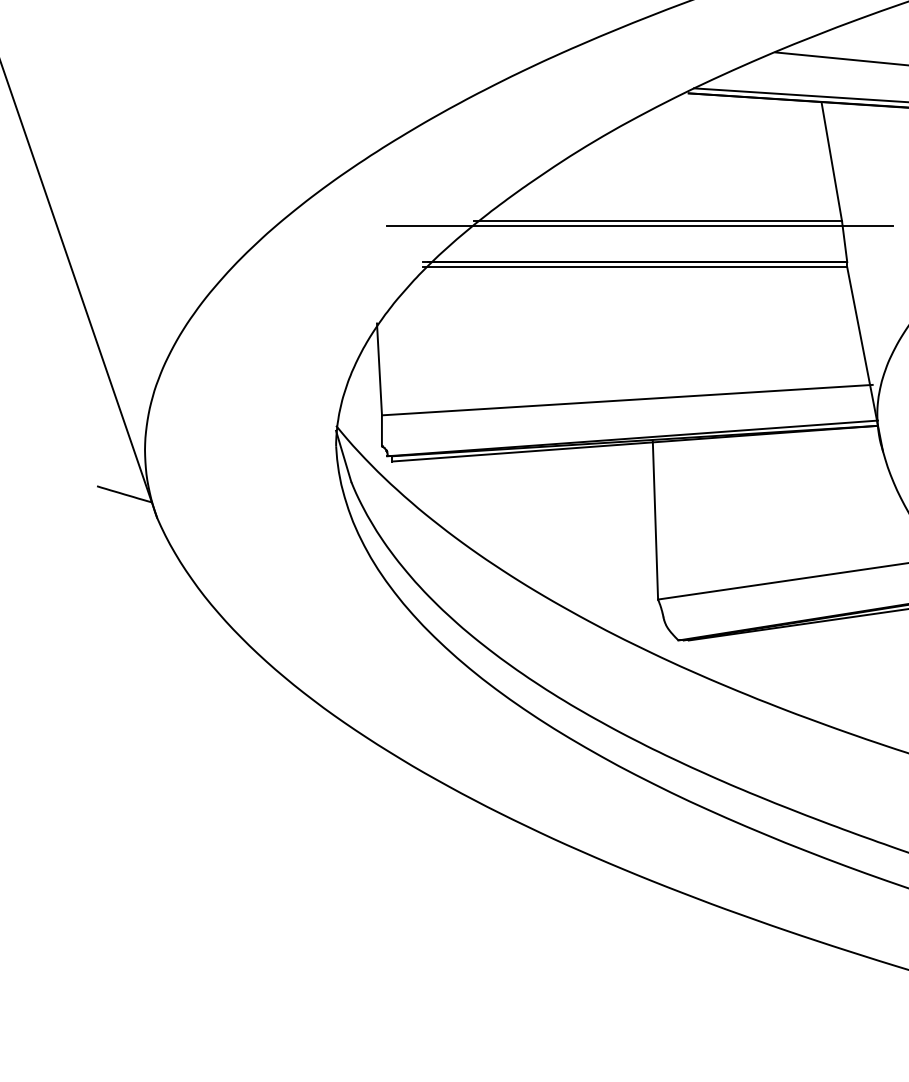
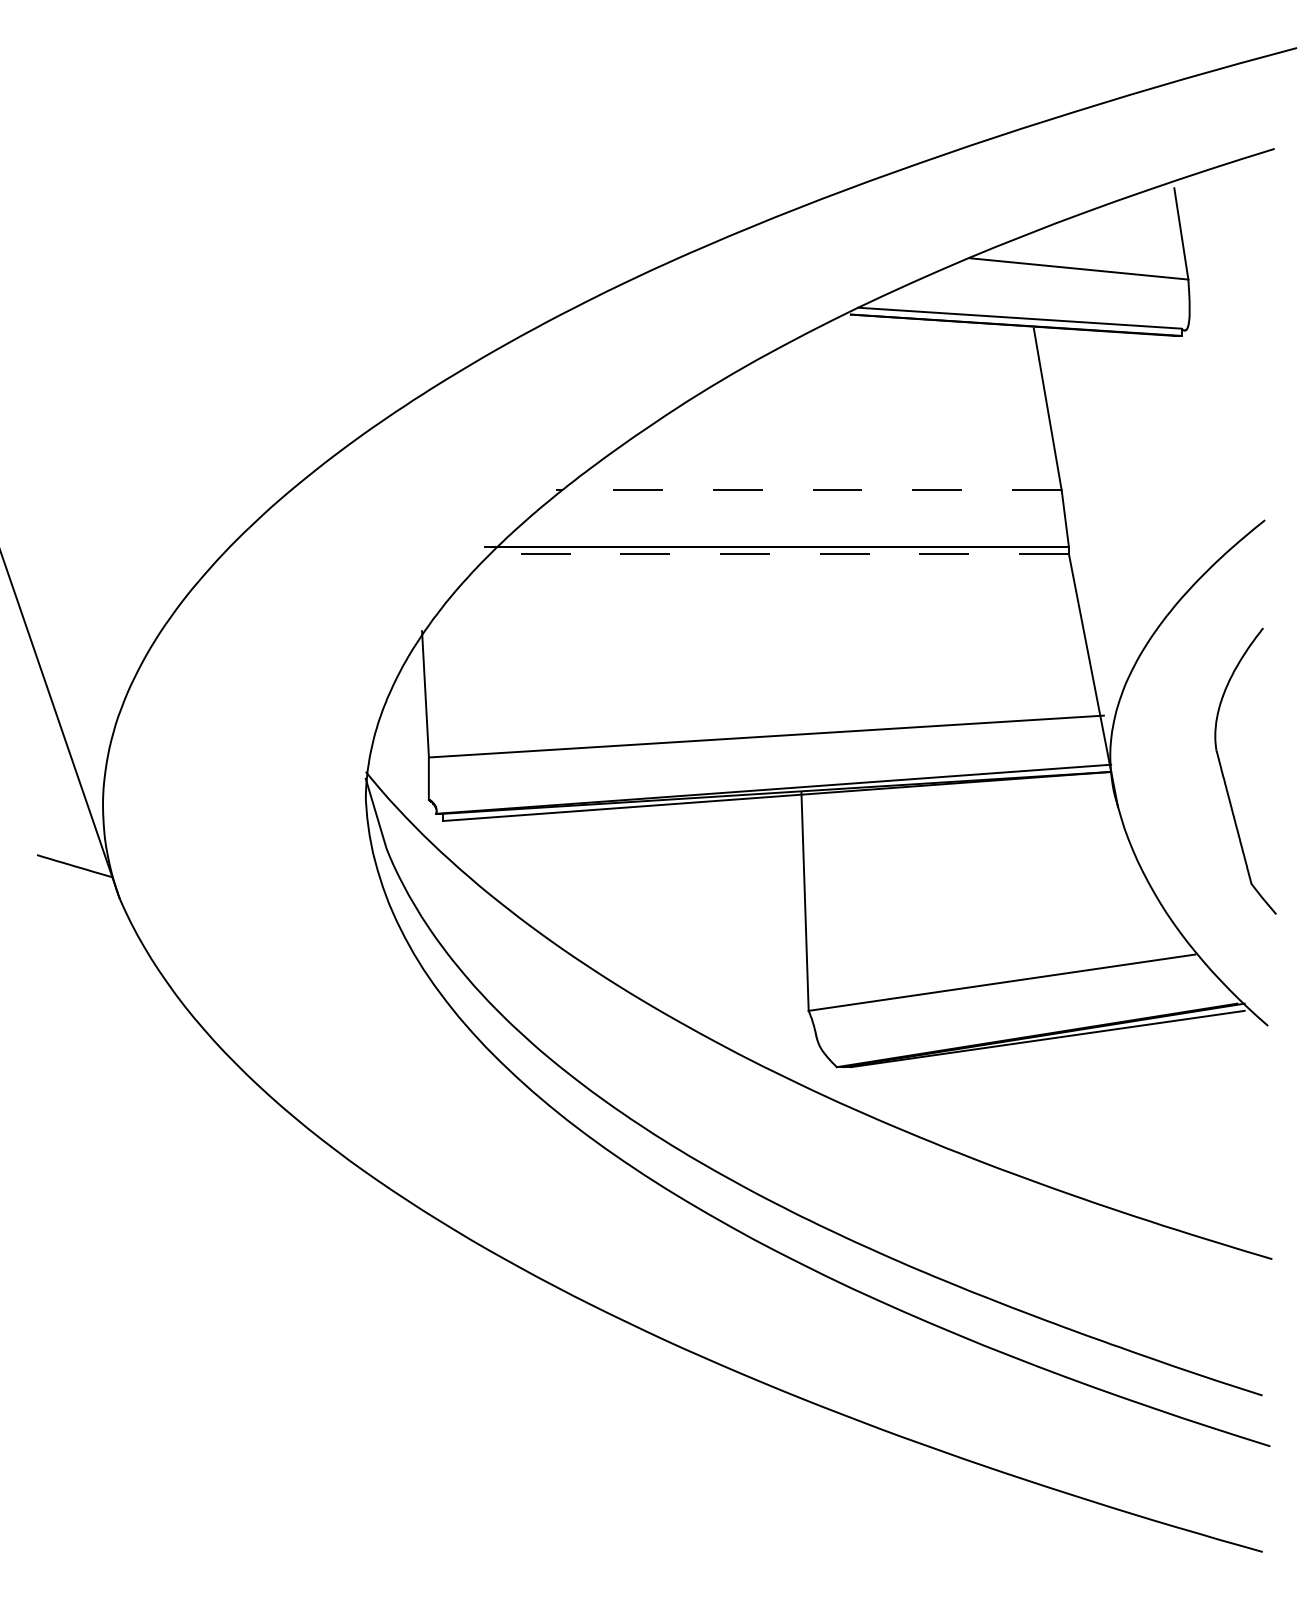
line: (657, 221) -> (808, 490), solid -> dashed
line: (640, 226) -> (784, 497), removed
line: (635, 267) -> (777, 553), solid -> dashed

